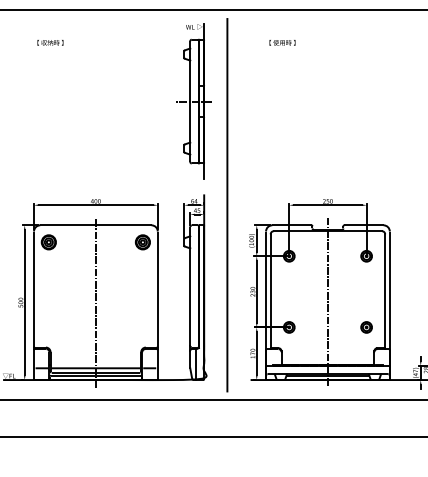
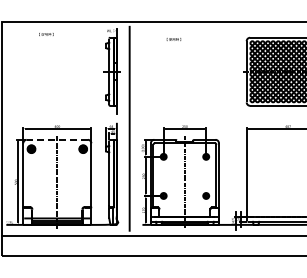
text: (50, 42) -> (46, 34), moved
text: (281, 42) -> (173, 39), moved
line: (96, 224) -> (57, 139), solid -> dashed

